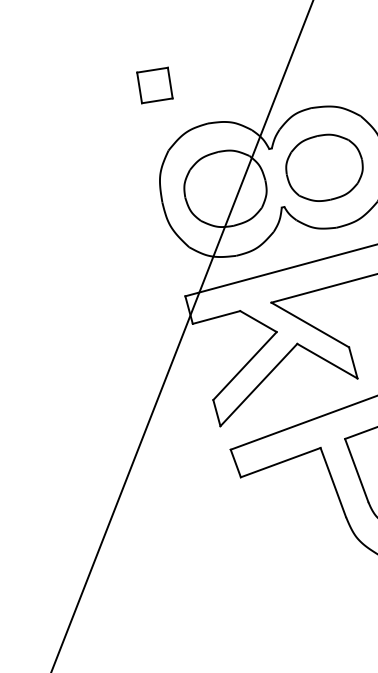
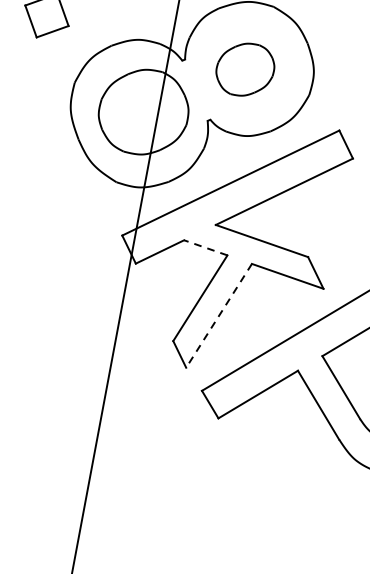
part: (324, 167) -> (245, 69), size x0.7
line: (258, 321) -> (205, 247), solid -> dashed
line: (258, 385) -> (218, 316), solid -> dashed

